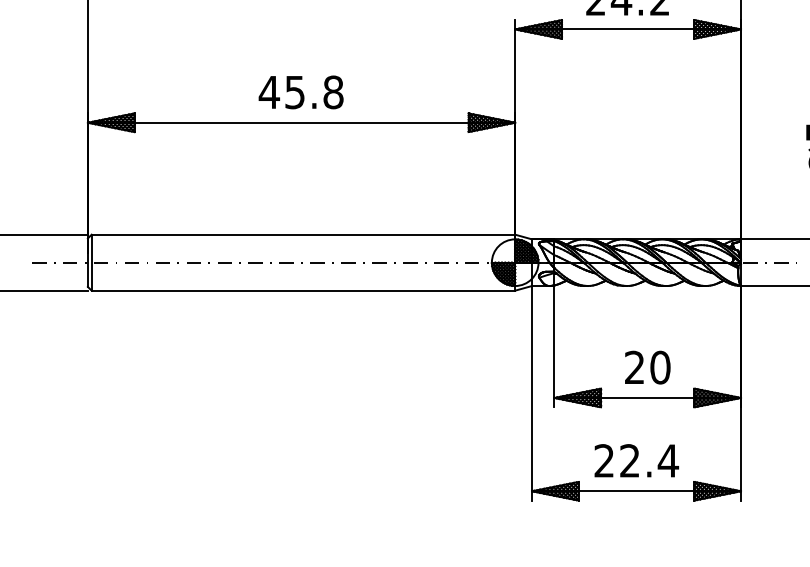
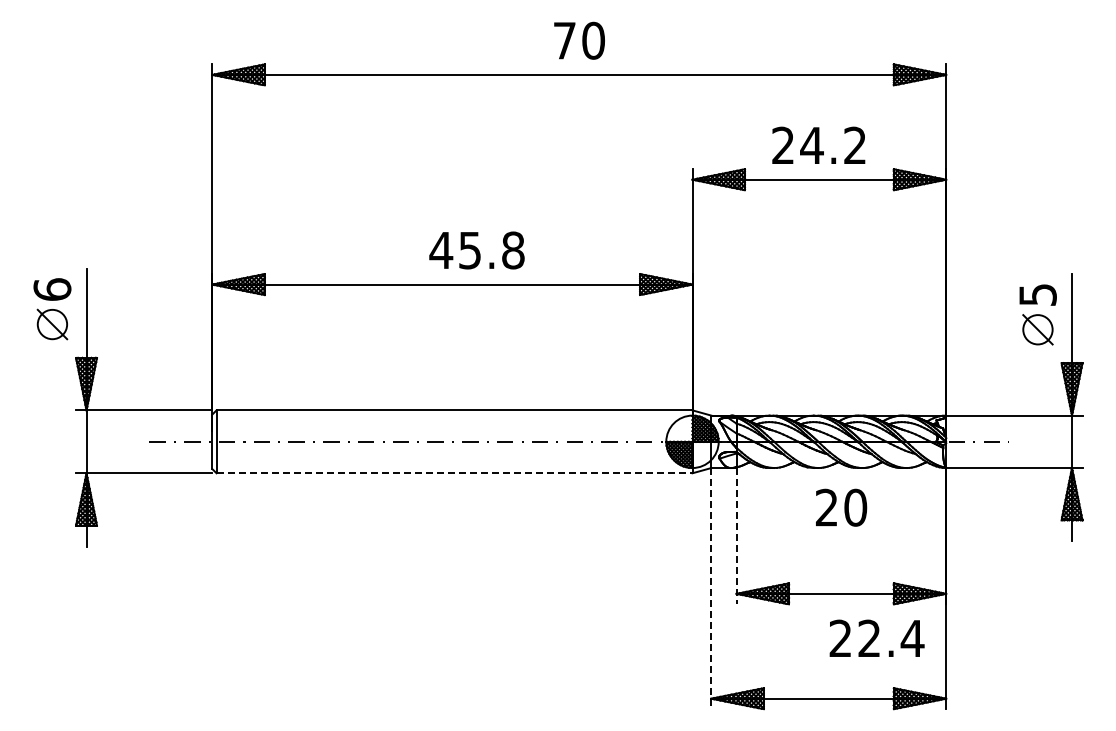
text: (300, 92) -> (476, 250), moved
line: (303, 290) -> (454, 473), solid -> dashed
line: (554, 346) -> (736, 536), solid -> dashed
text: (647, 367) -> (841, 507), moved
line: (532, 393) -> (711, 588), solid -> dashed
text: (636, 459) -> (876, 637), moved

